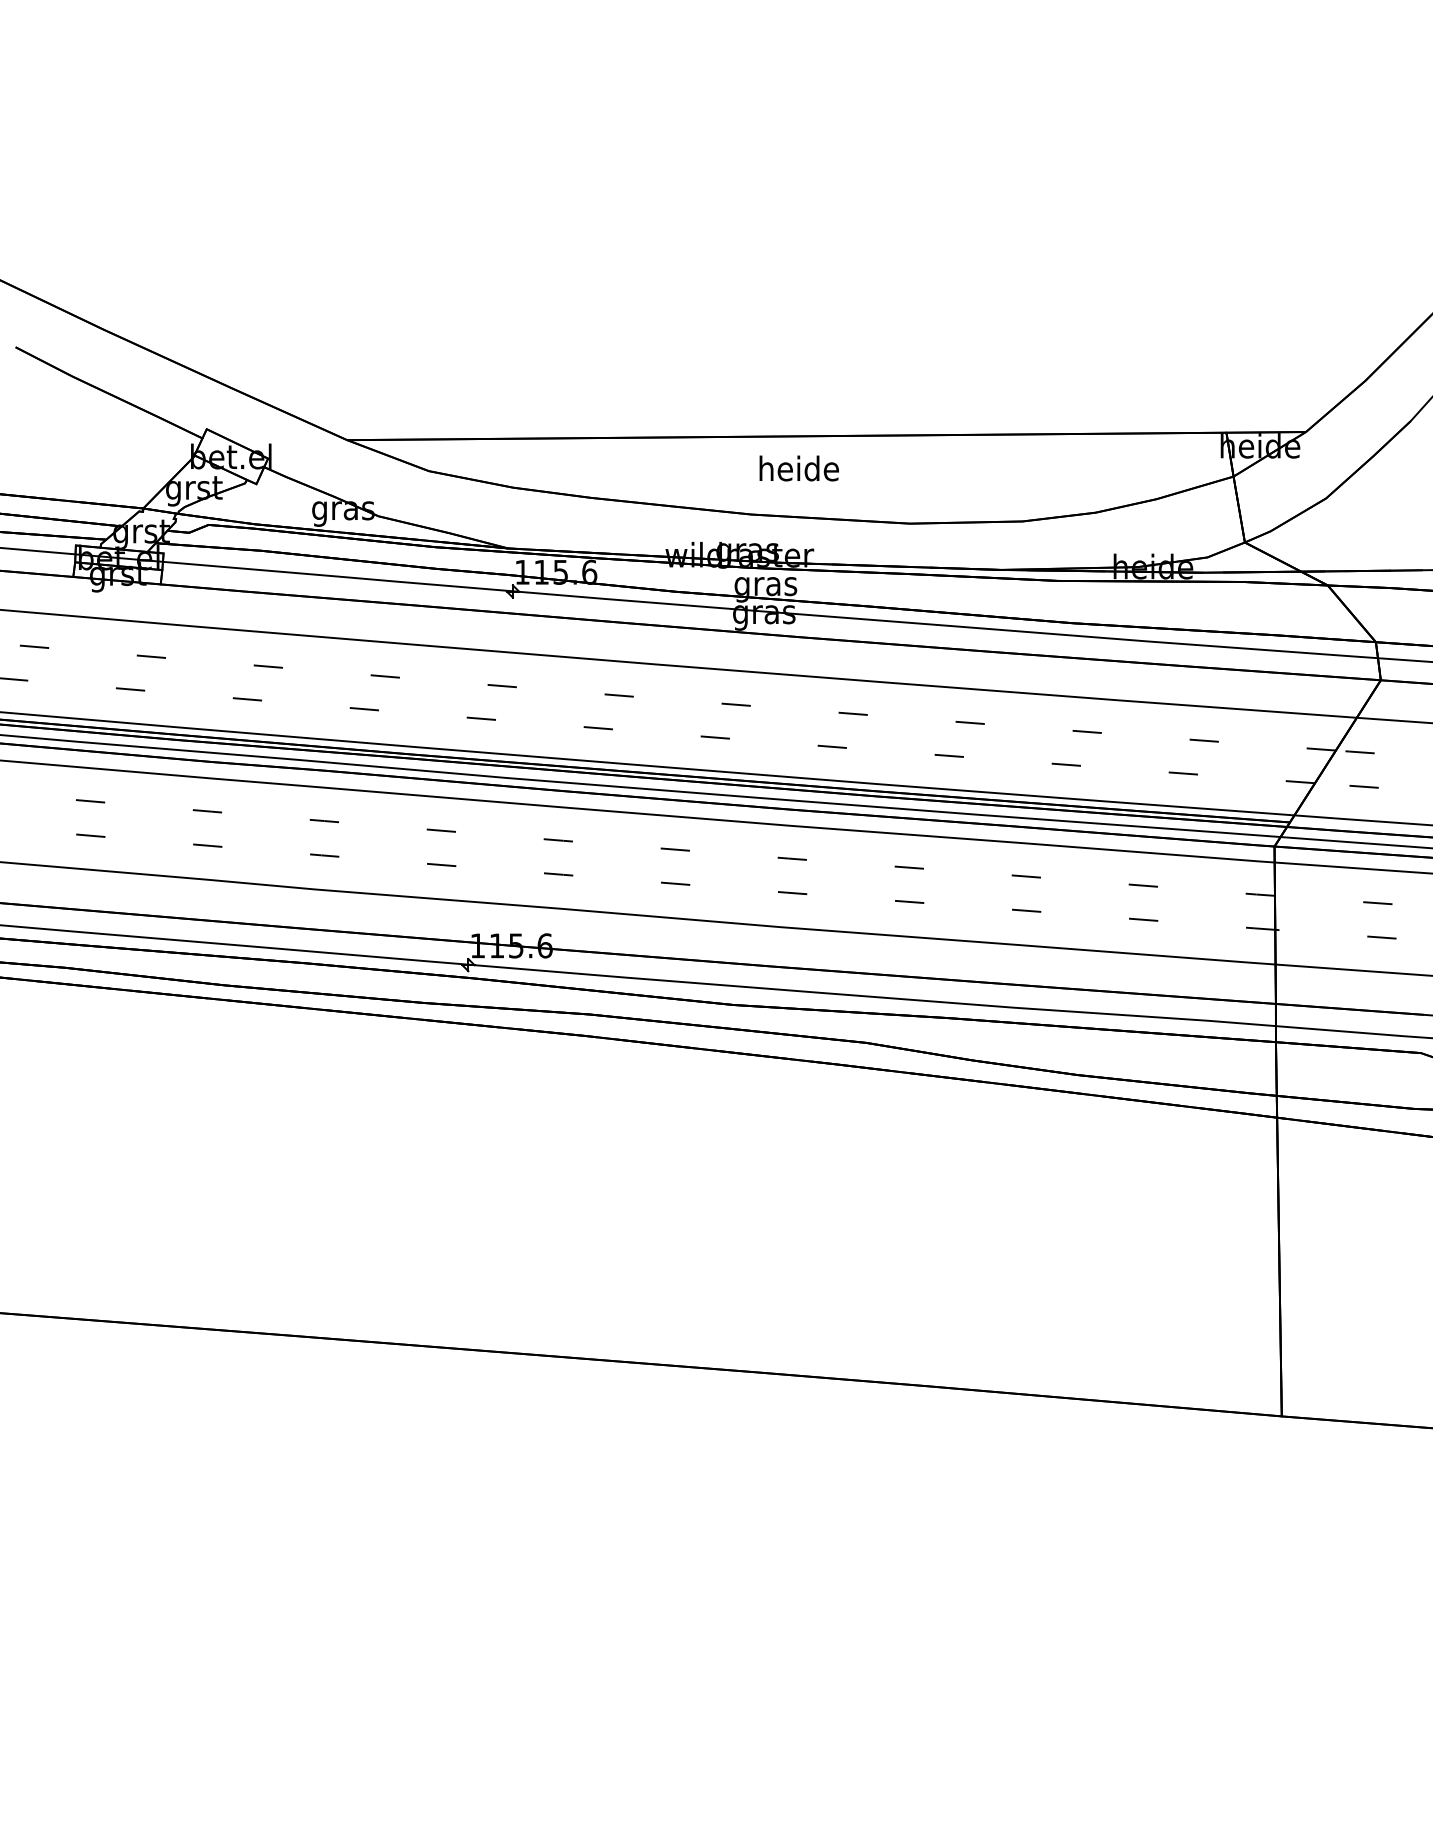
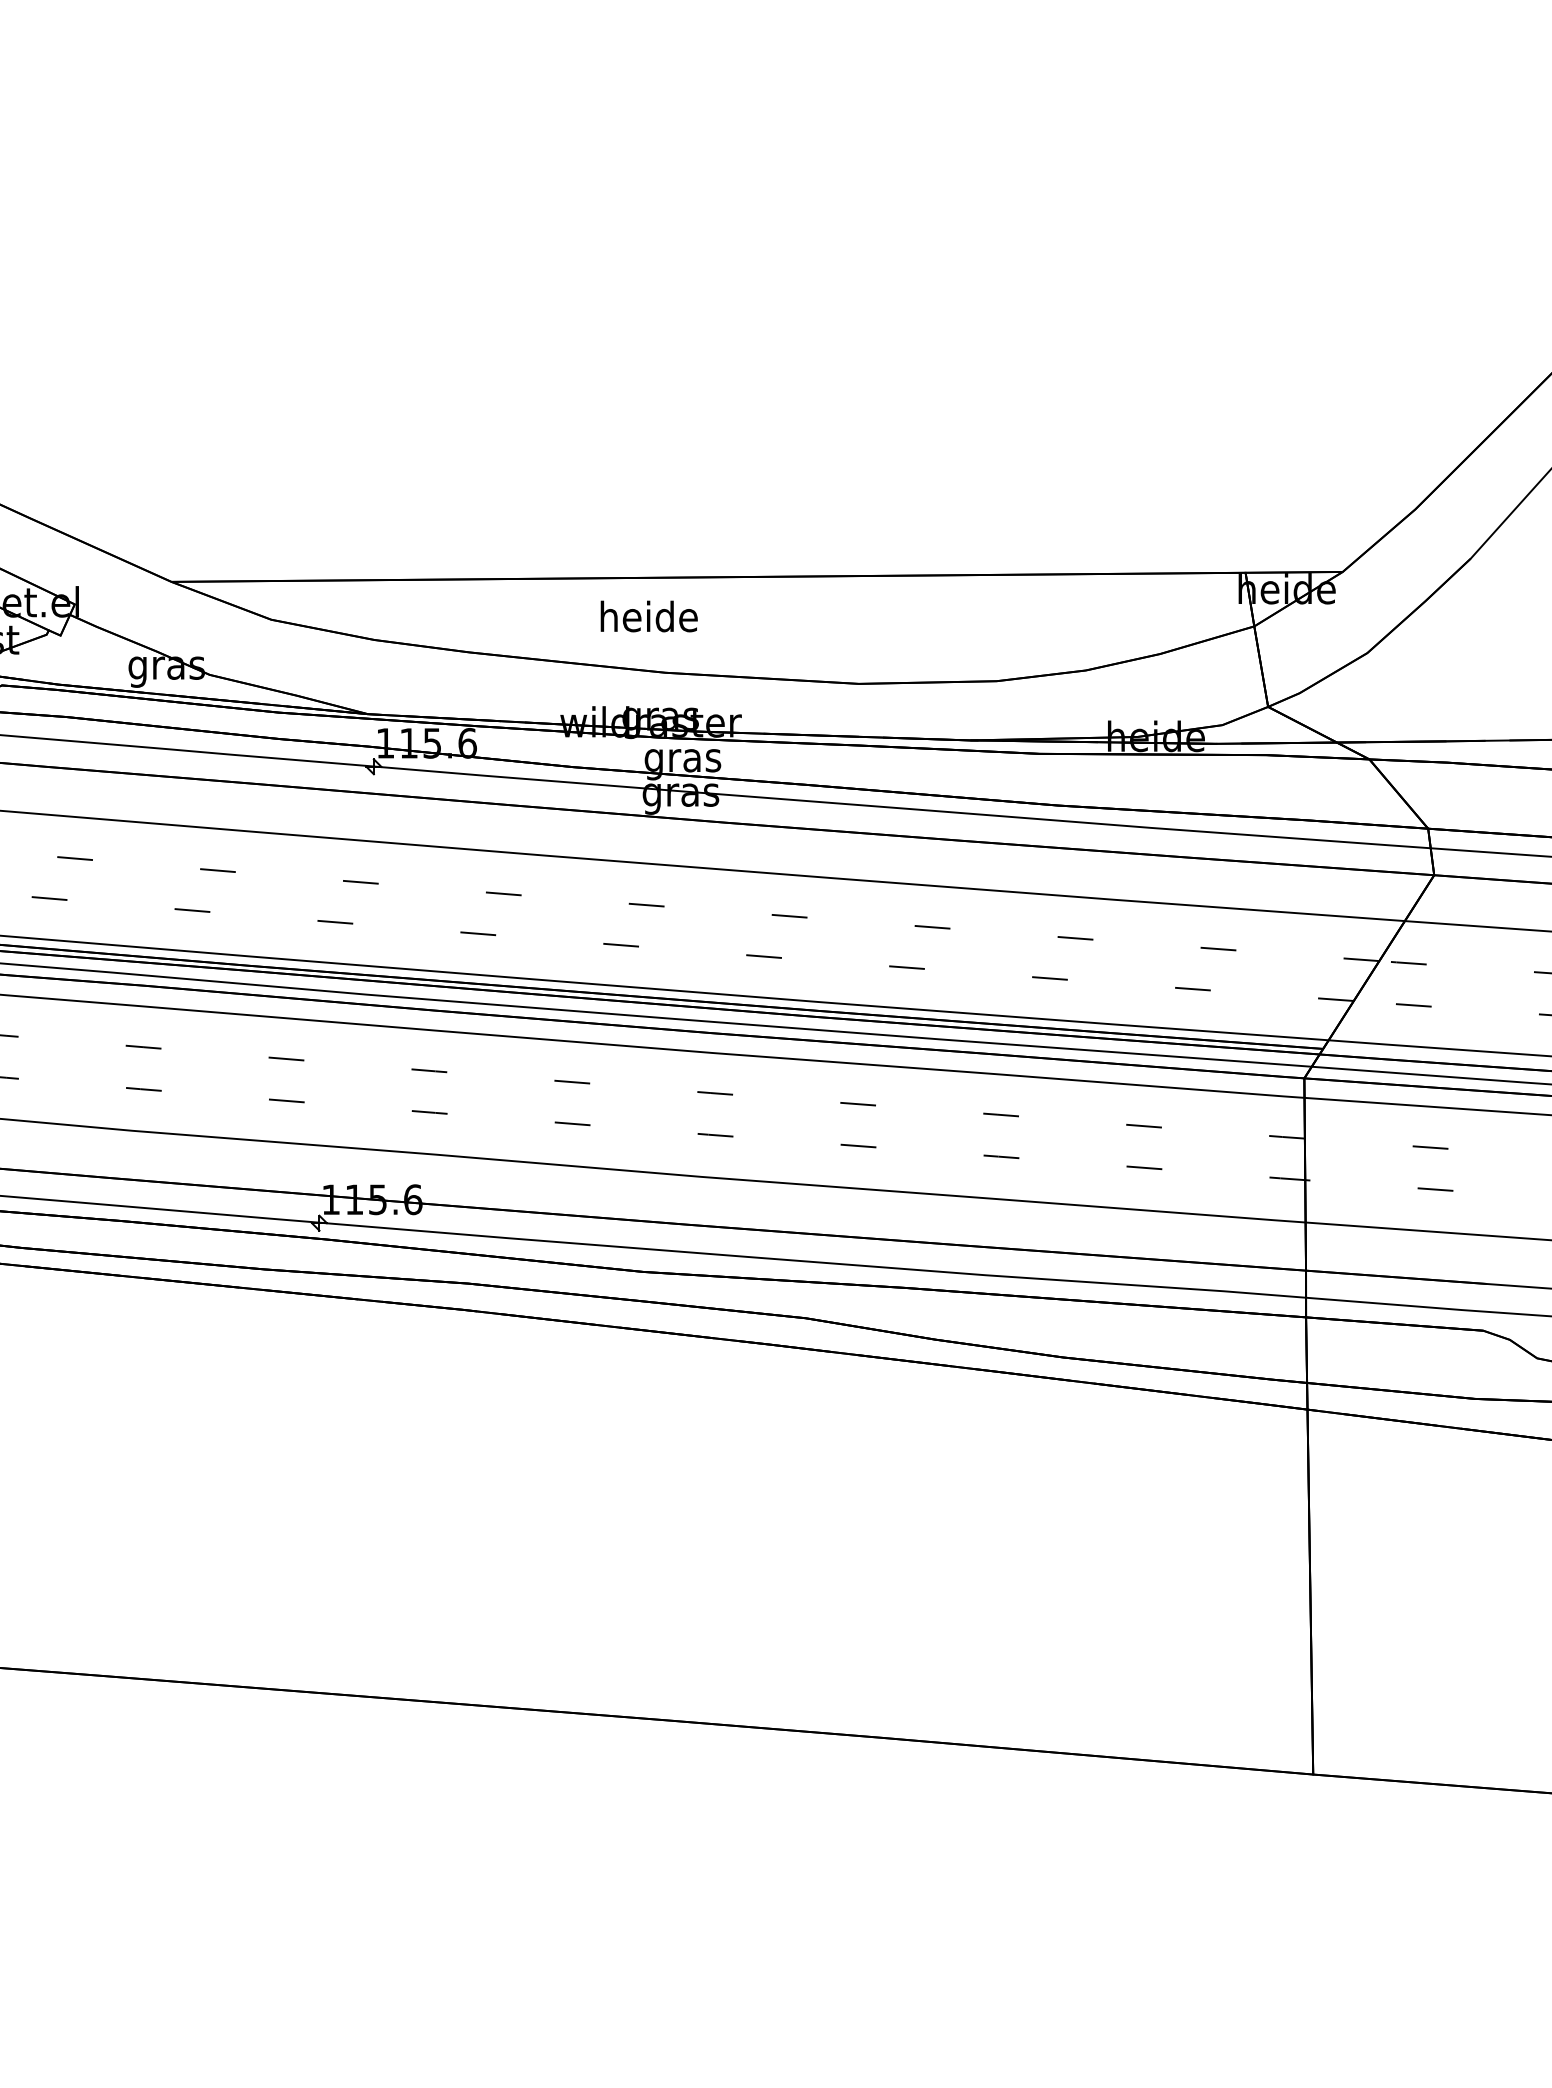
text: (798, 468) -> (648, 616), moved

